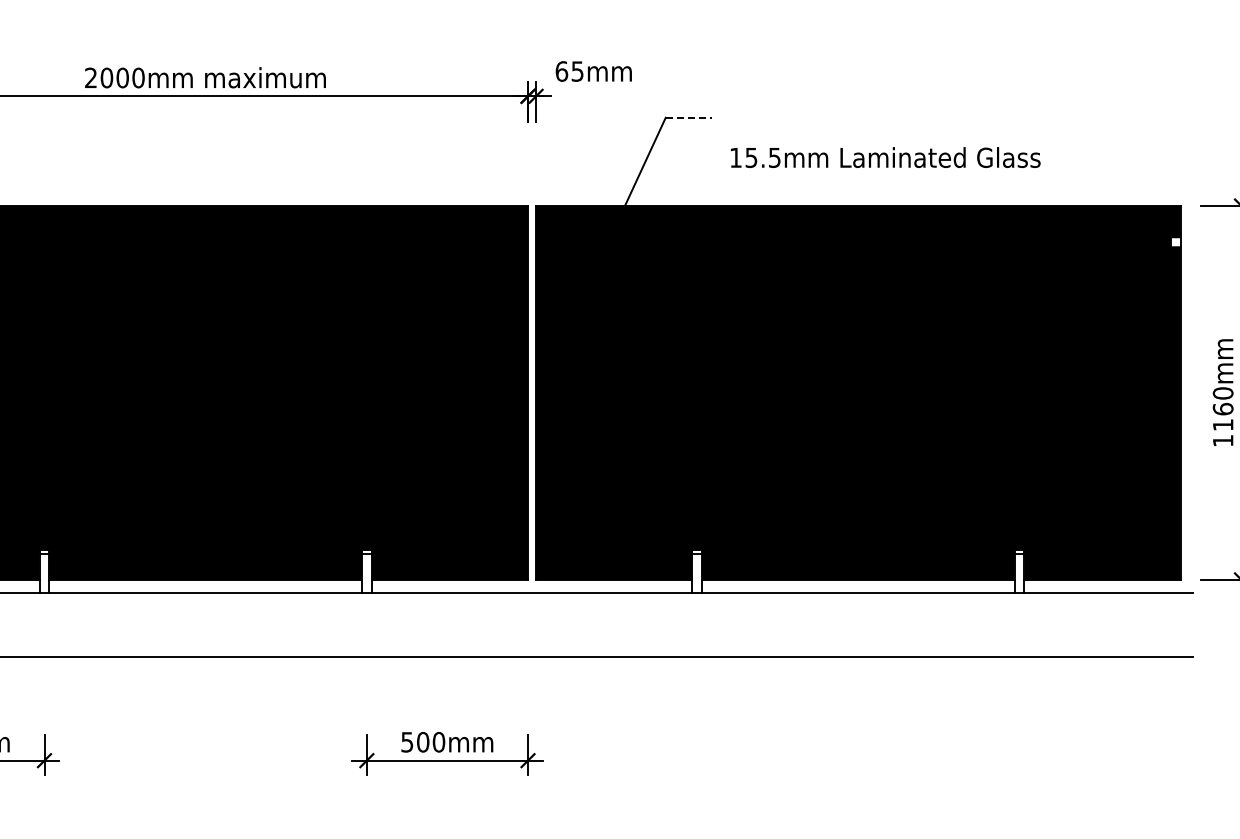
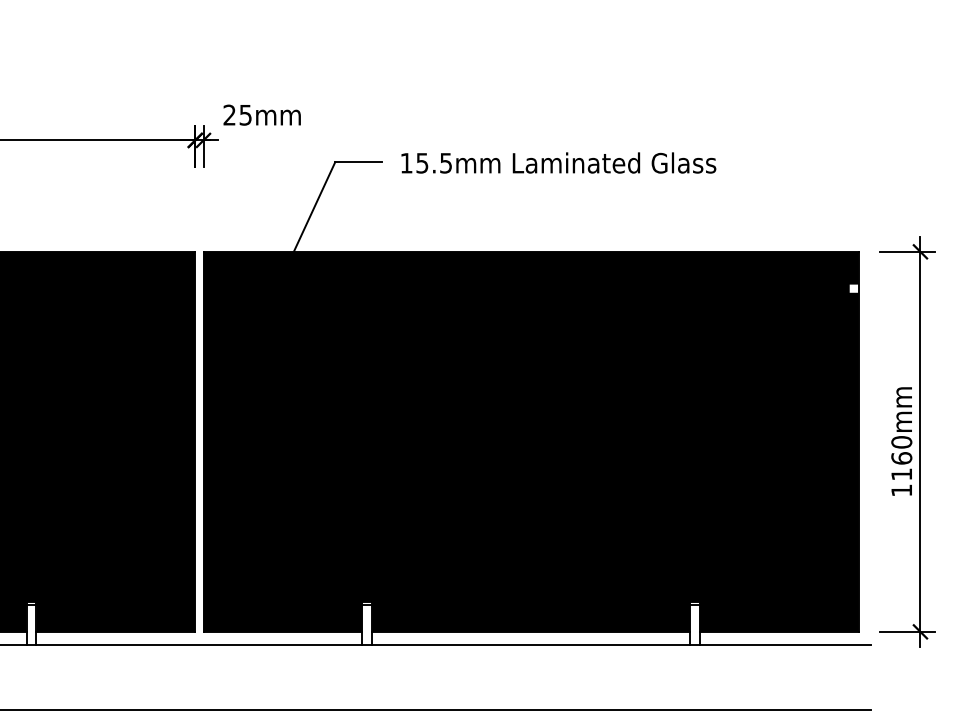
text: (561, 71) -> (229, 115), 65mm -> 25mm
line: (689, 117) -> (359, 161), dashed -> solid
text: (885, 157) -> (558, 162), moved

